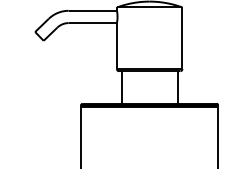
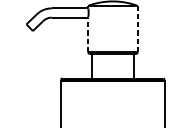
line: (182, 38) -> (137, 29), solid -> dashed
line: (116, 45) -> (87, 34), solid -> dashed

